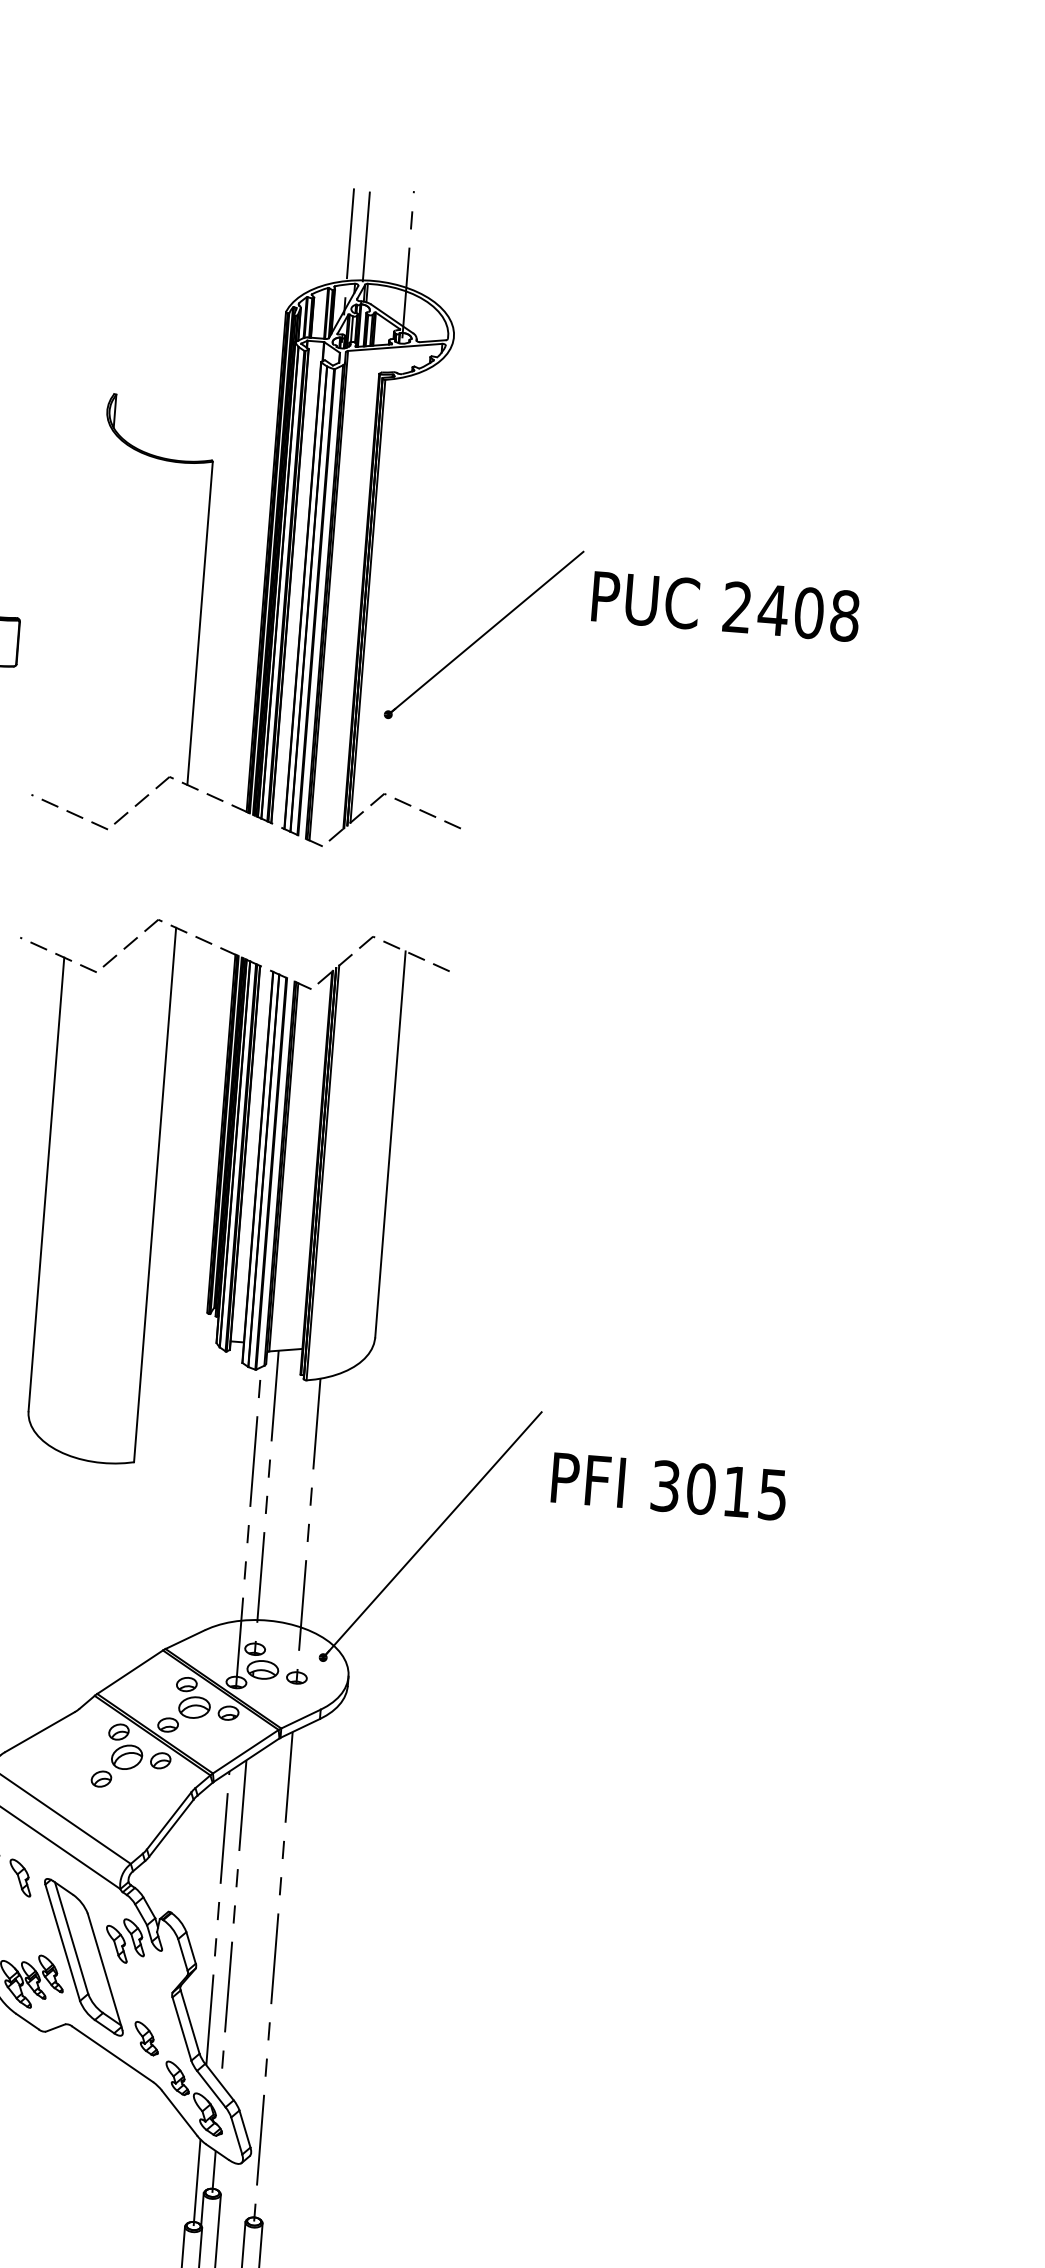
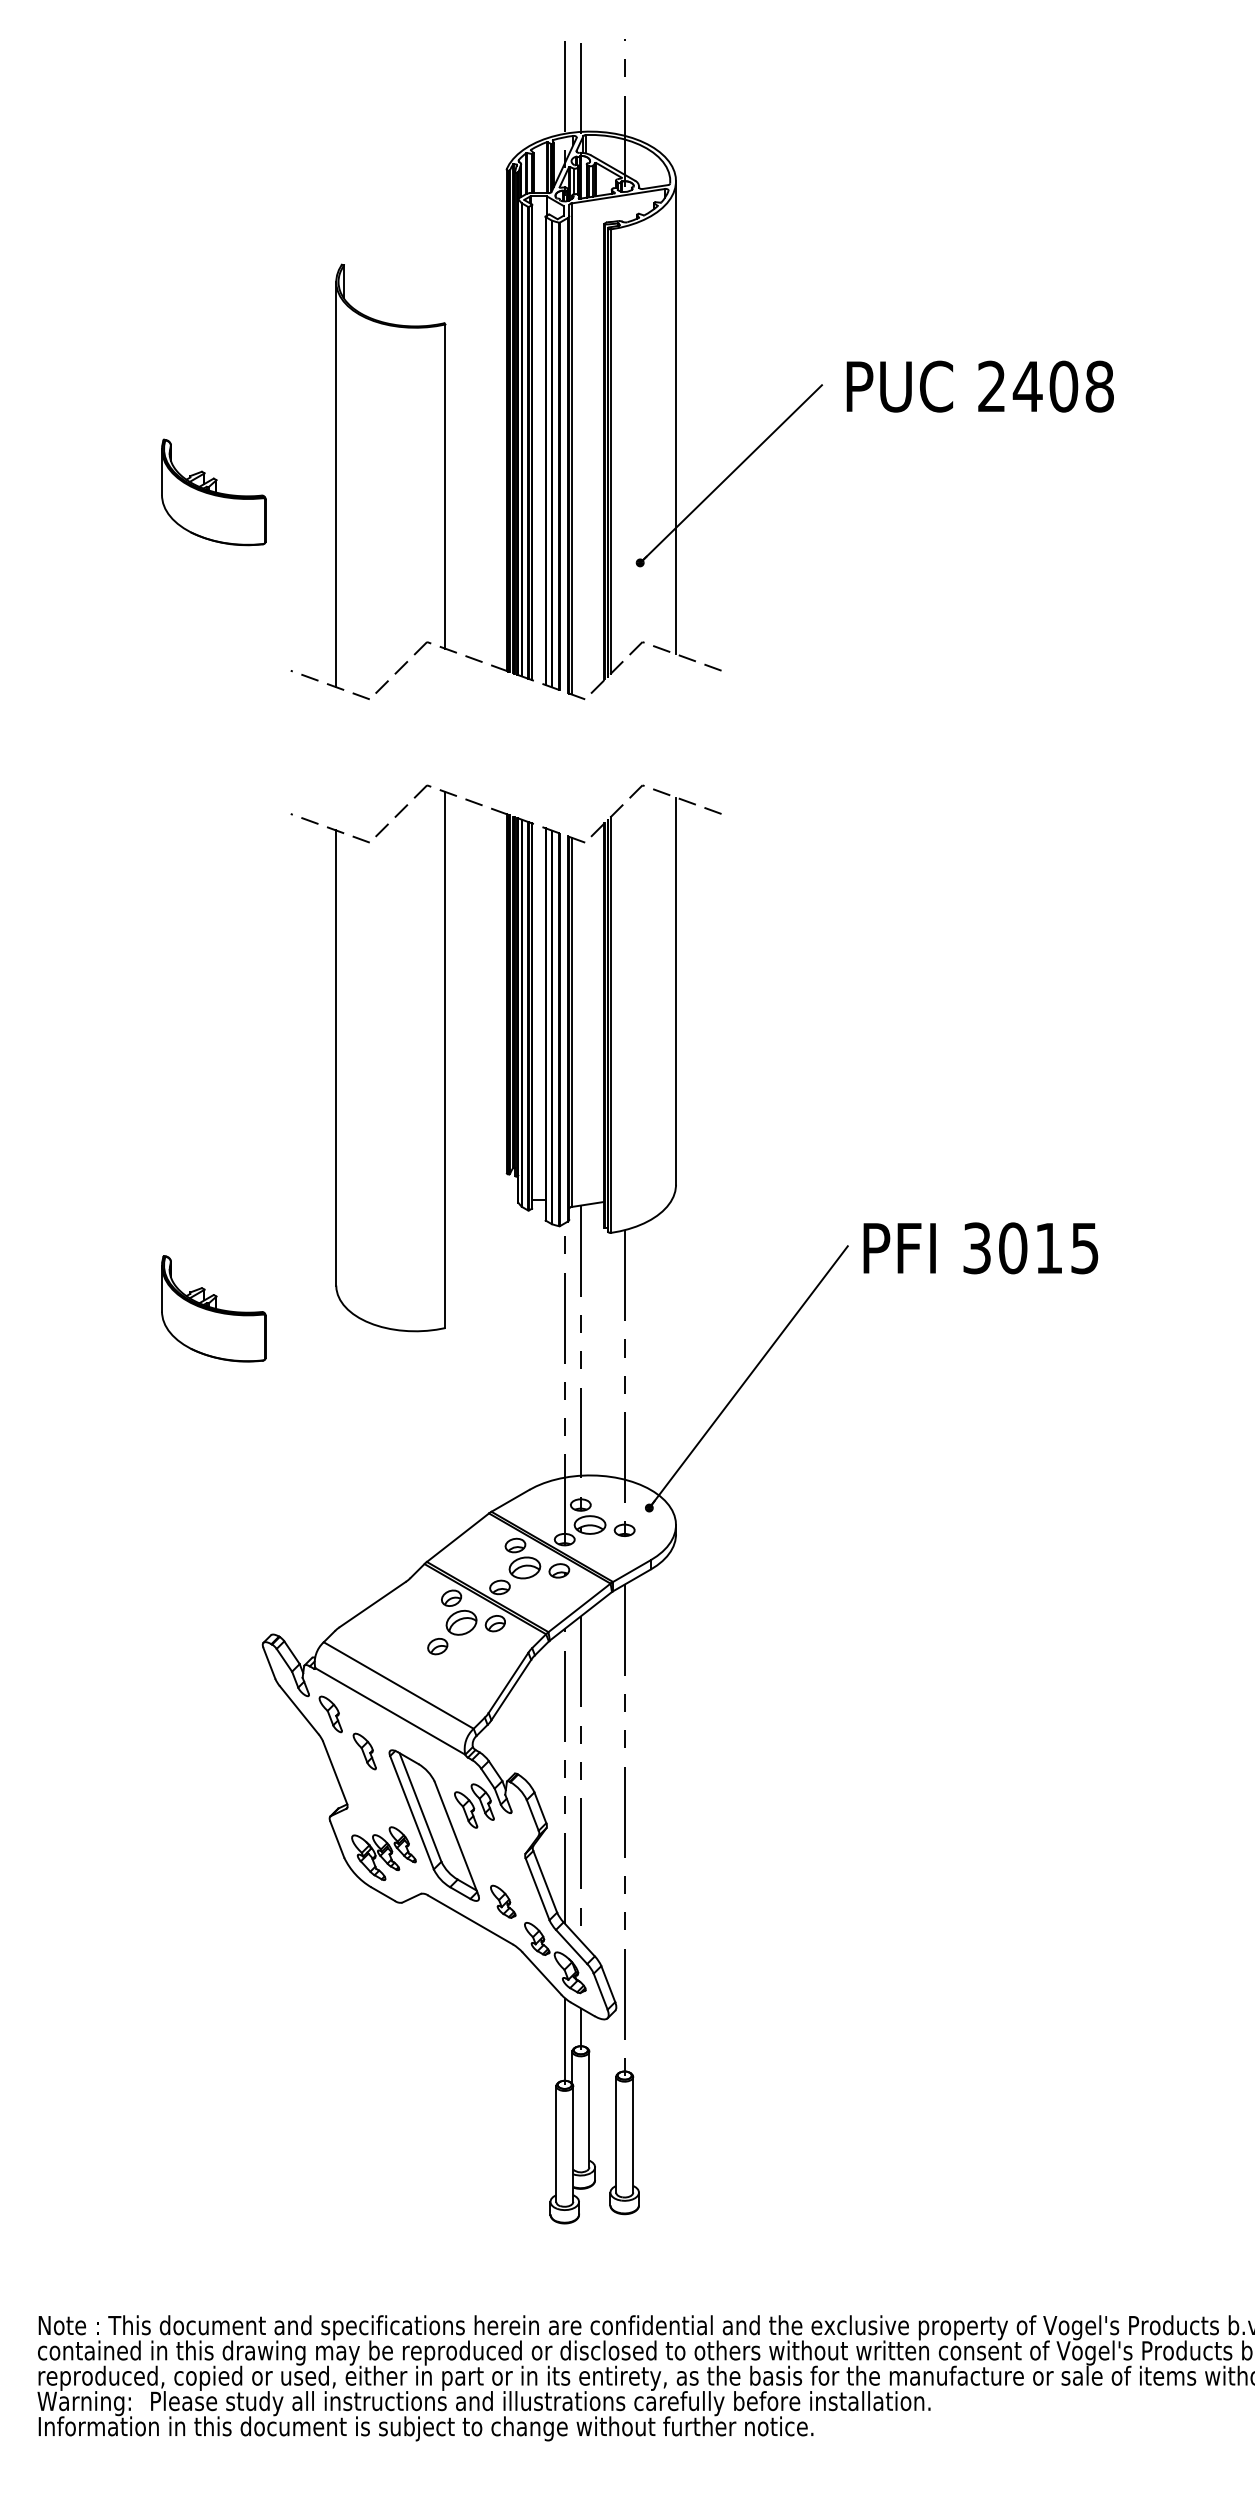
line: (435, 572) -> (676, 417), added
text: (725, 606) -> (979, 386), moved
line: (91, 612) -> (336, 484), added
text: (668, 1486) -> (980, 1248), moved

